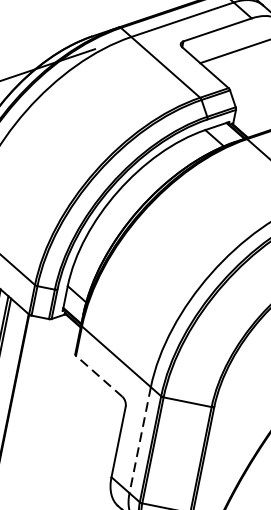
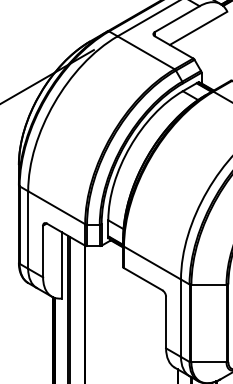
line: (98, 375) -> (142, 278), dashed -> solid
line: (140, 440) -> (181, 318), dashed -> solid

